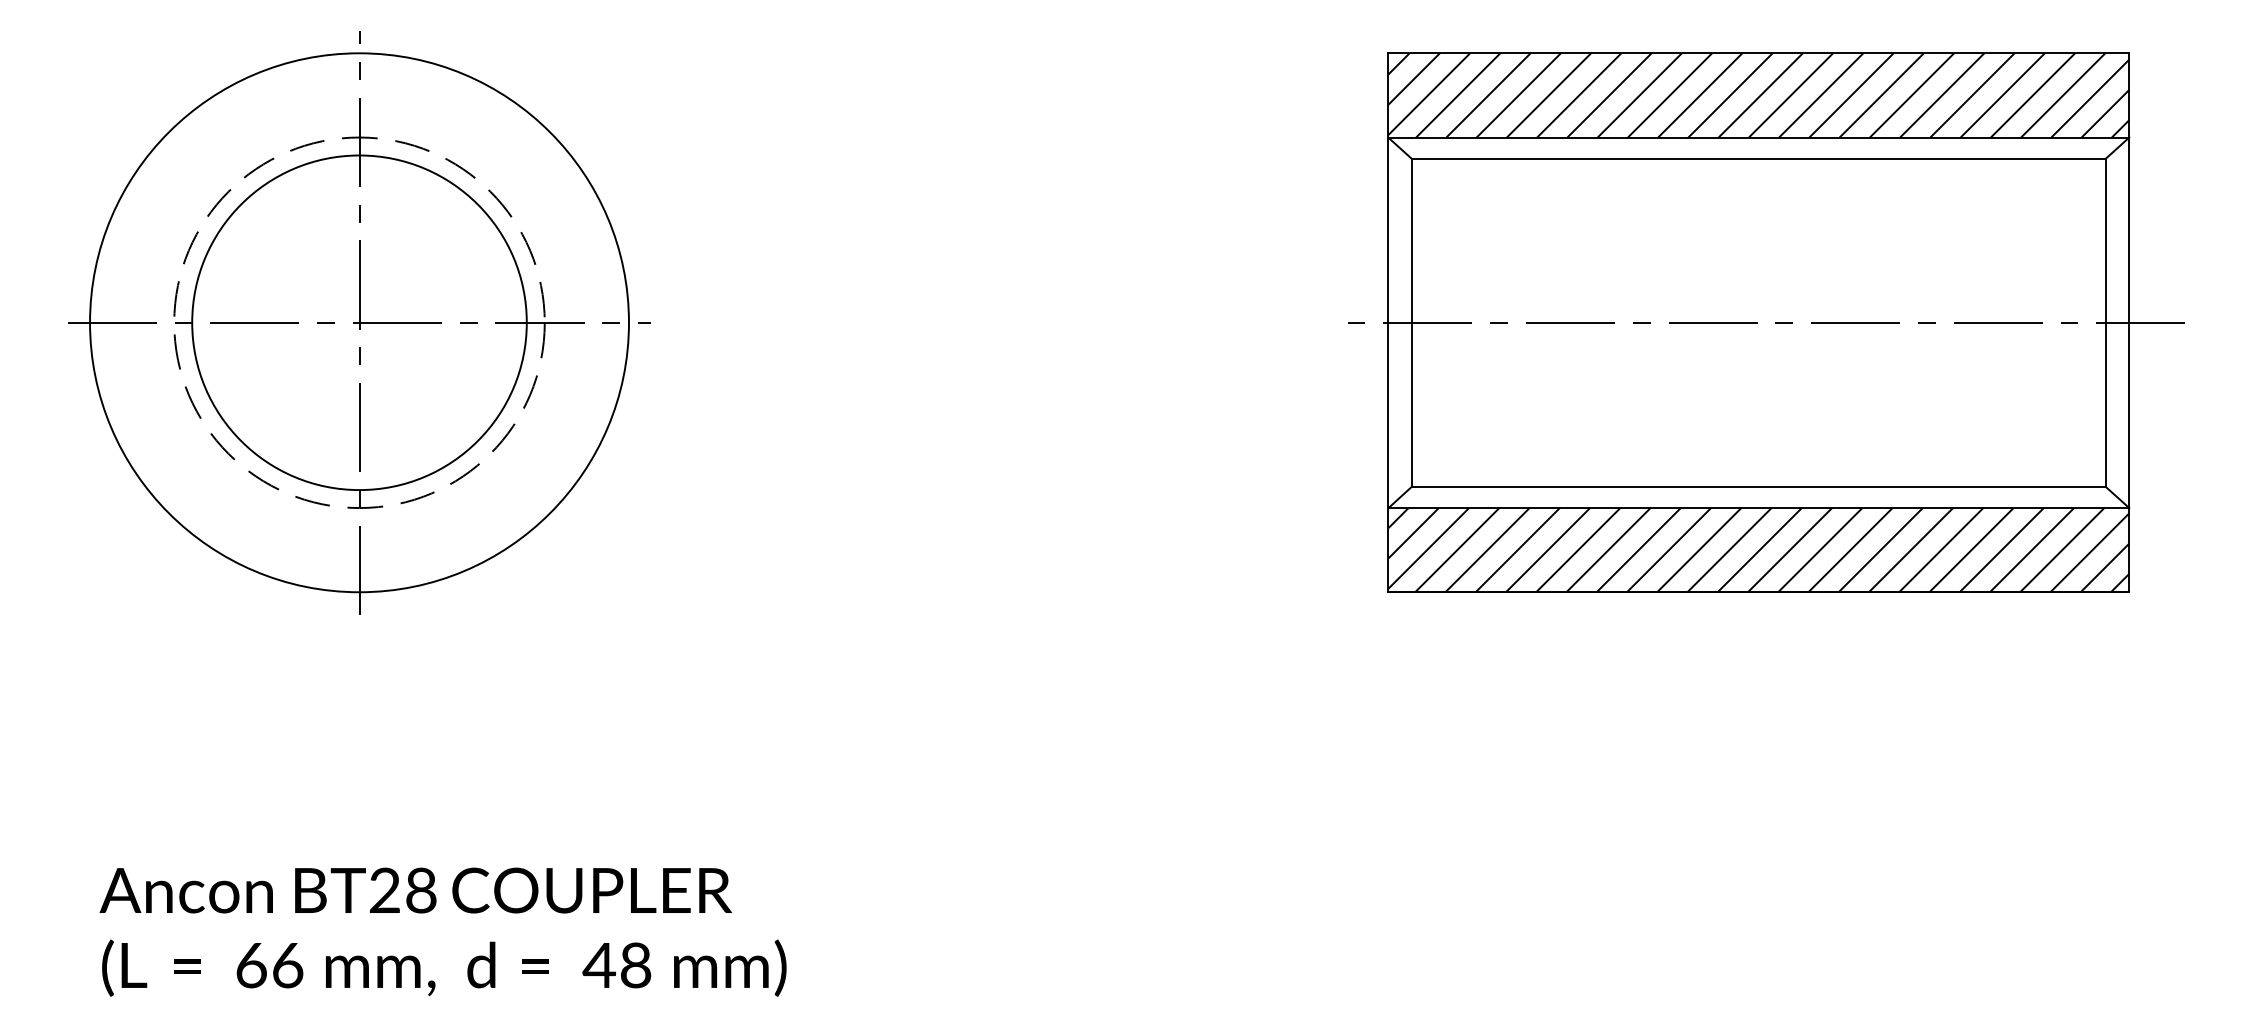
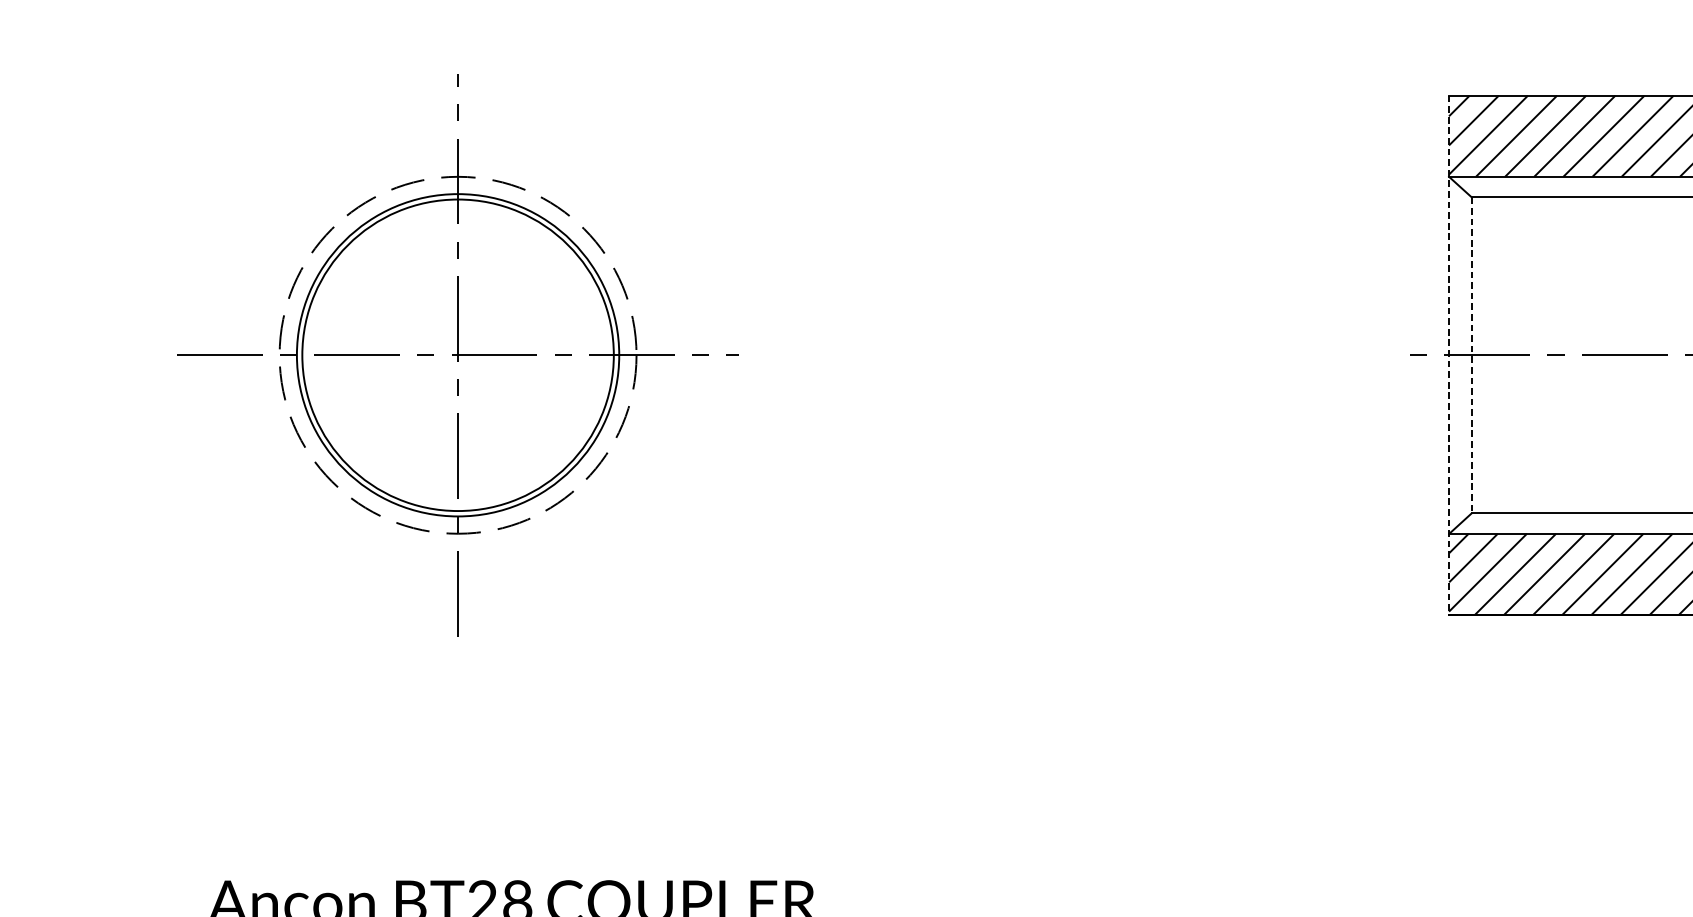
circle: (359, 322) -> (458, 355), size x0.6
line: (1411, 322) -> (1471, 355), solid -> dashed
line: (1388, 323) -> (1449, 355), solid -> dashed

